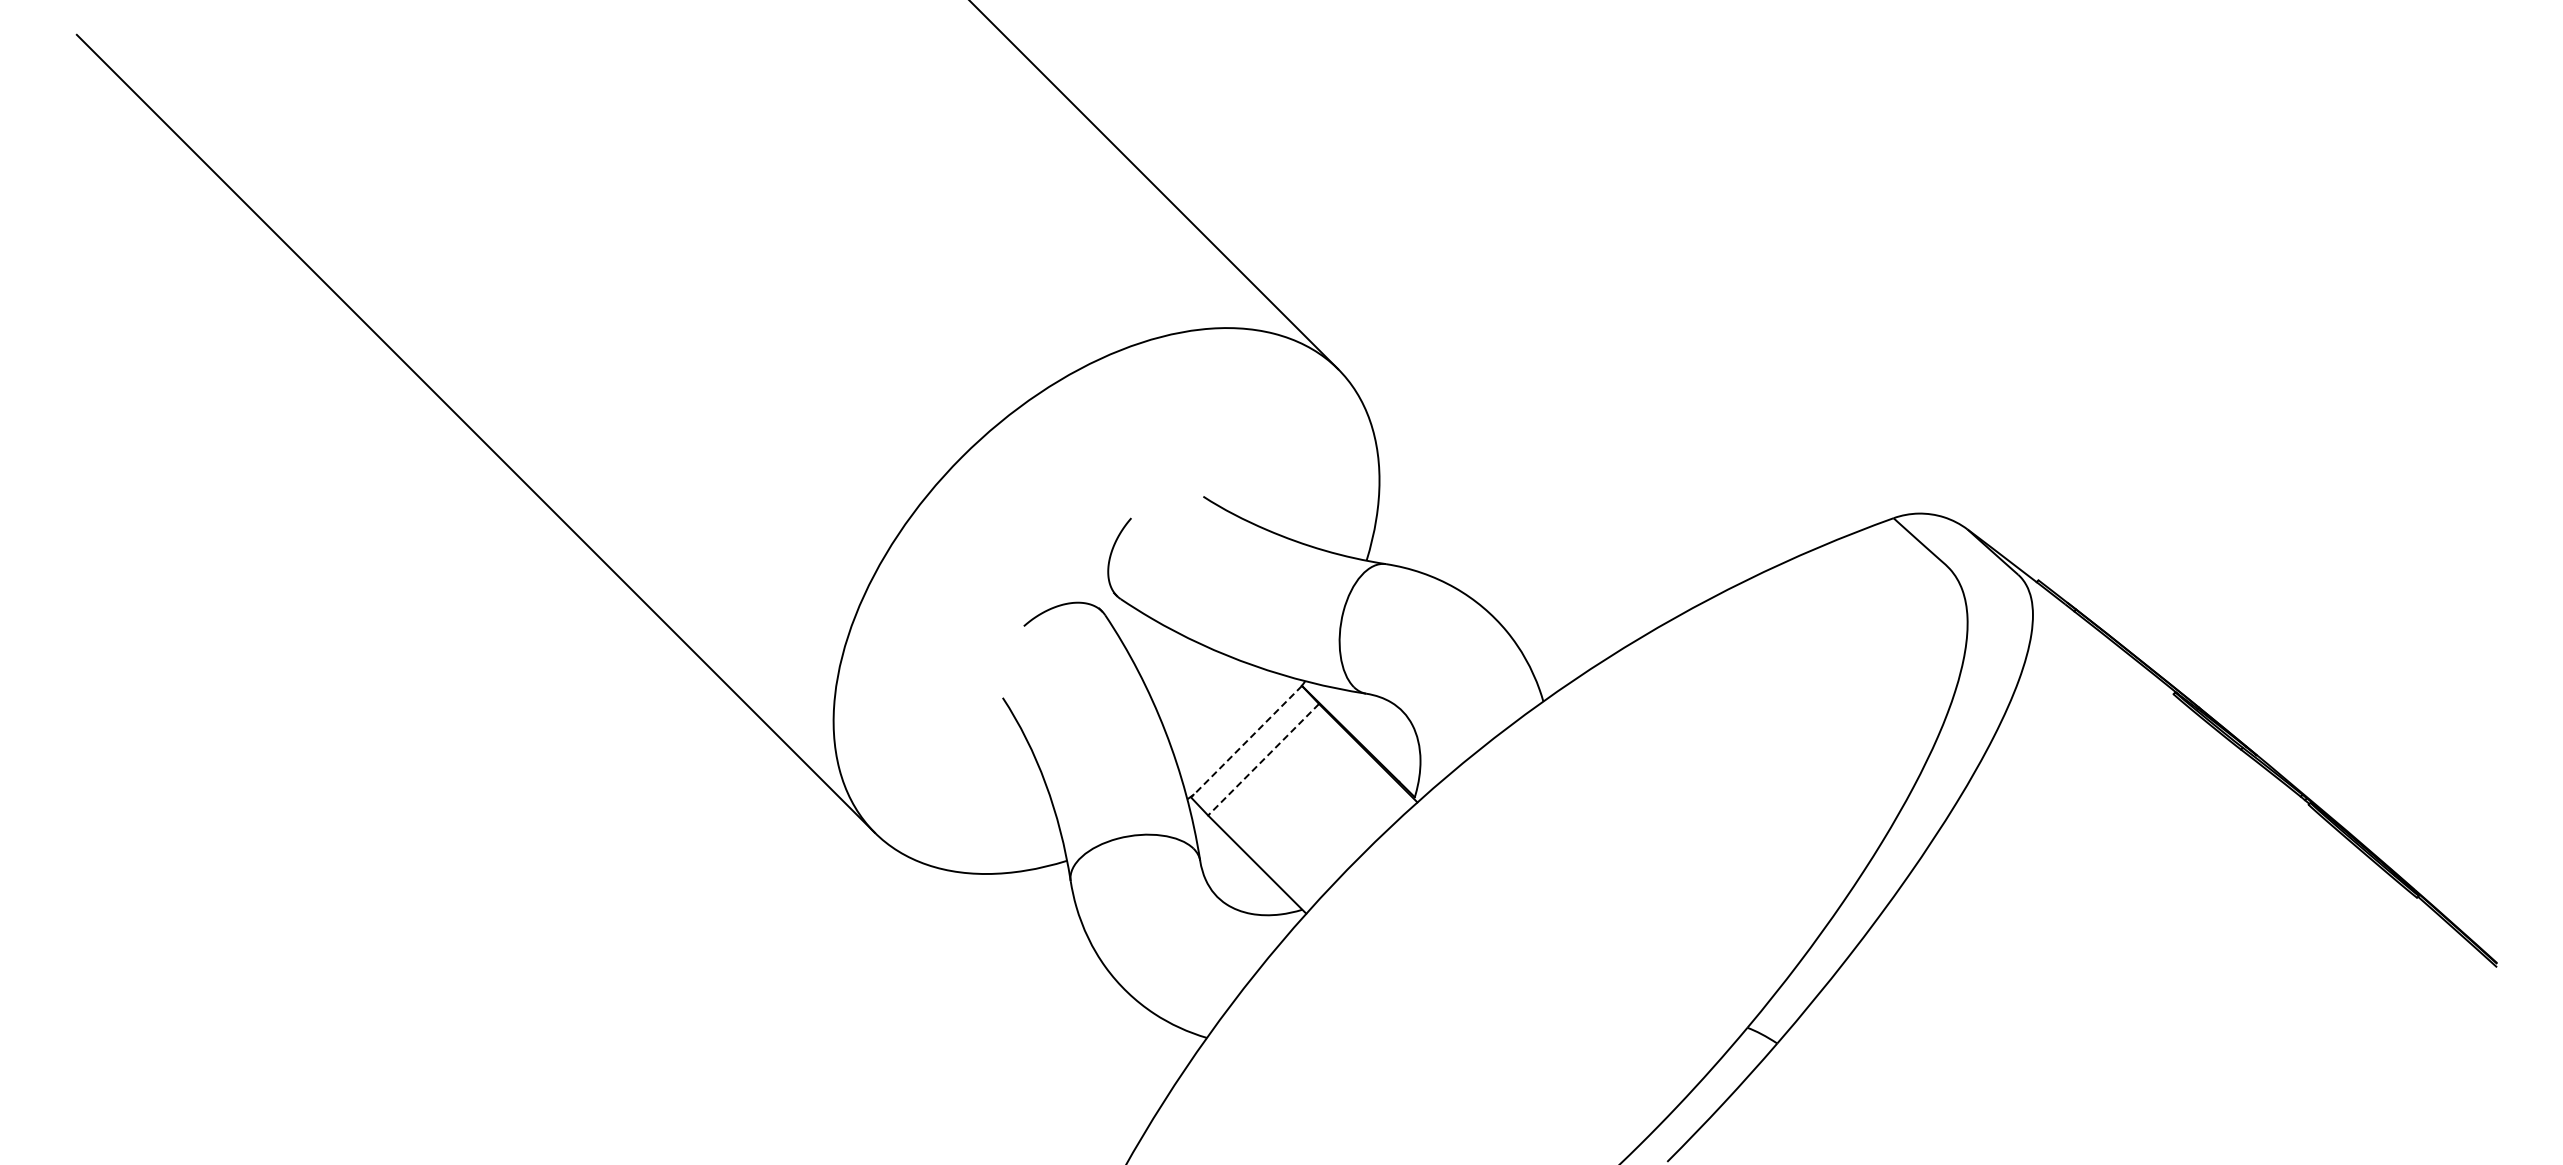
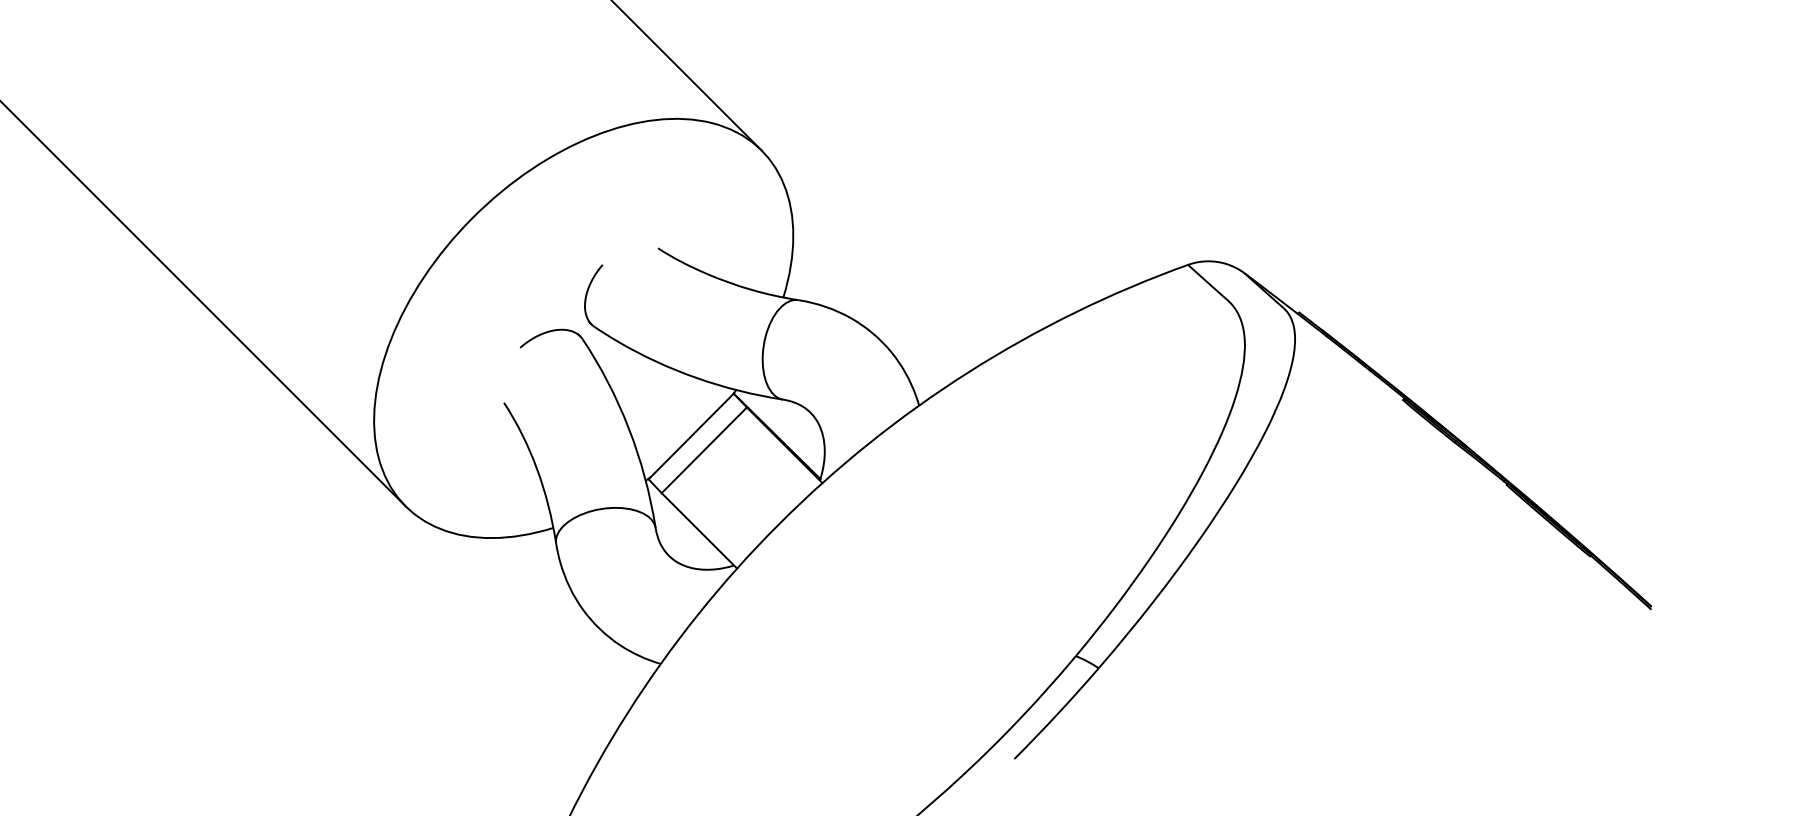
line: (1246, 741) -> (691, 436), dashed -> solid
line: (1263, 759) -> (704, 450), dashed -> solid

